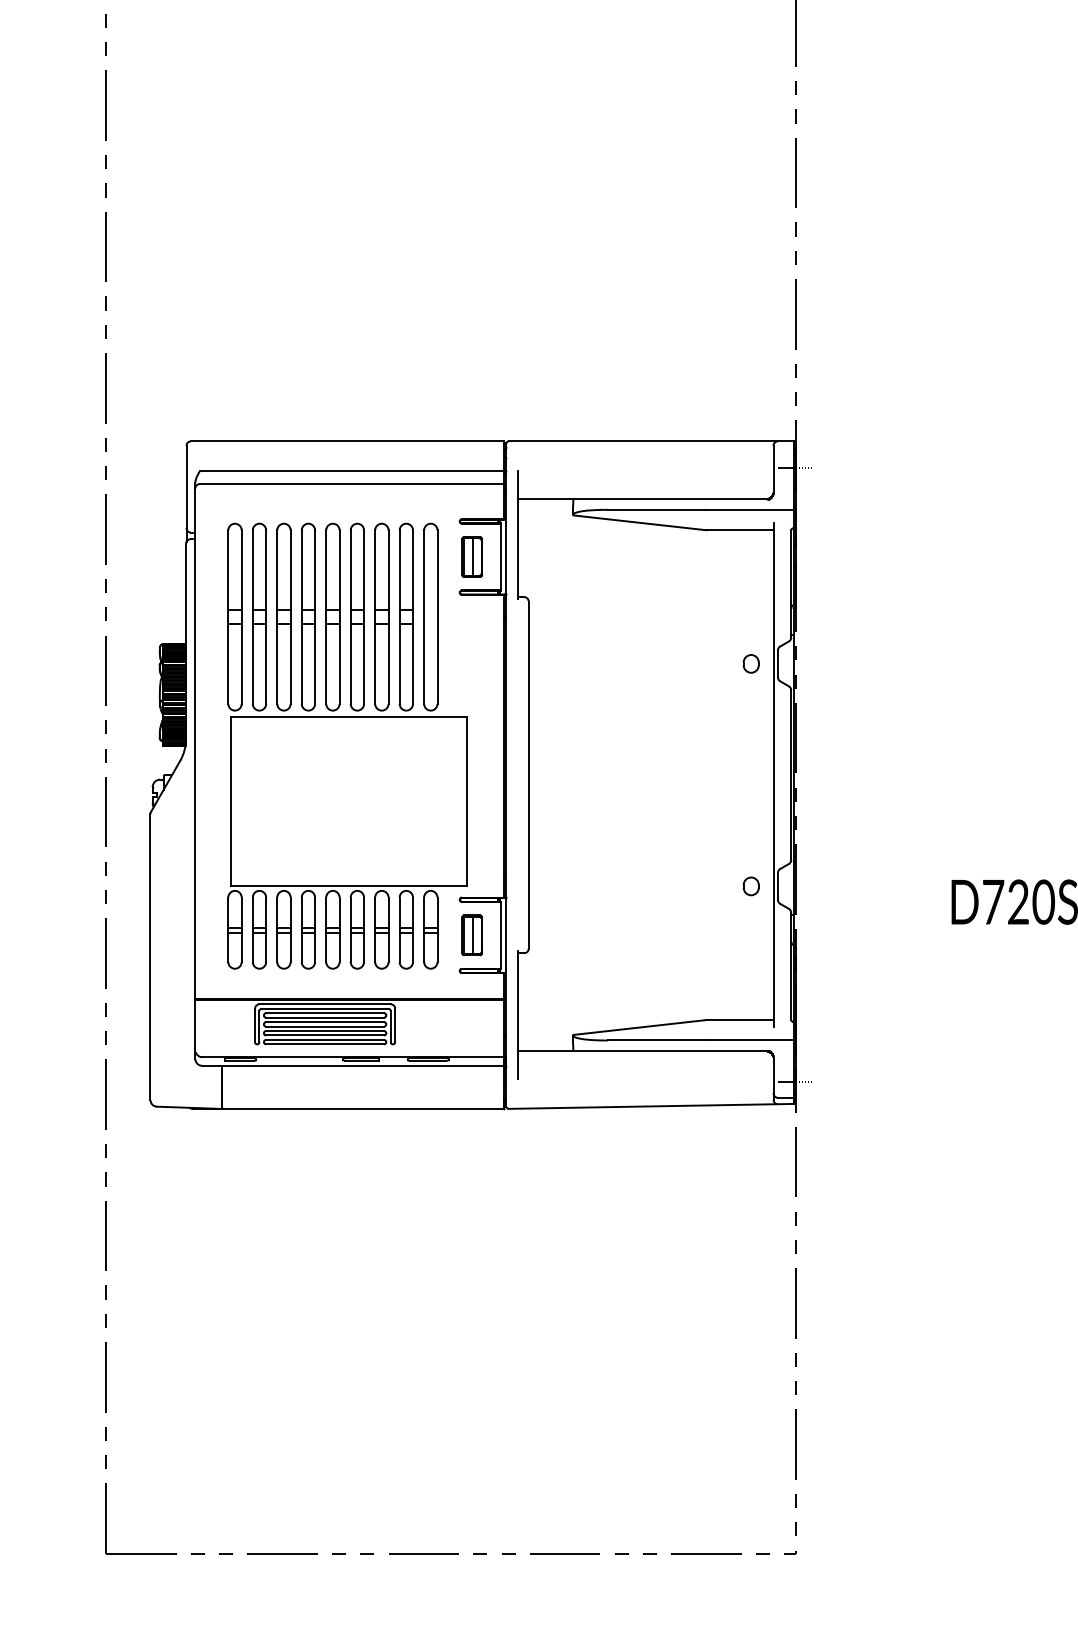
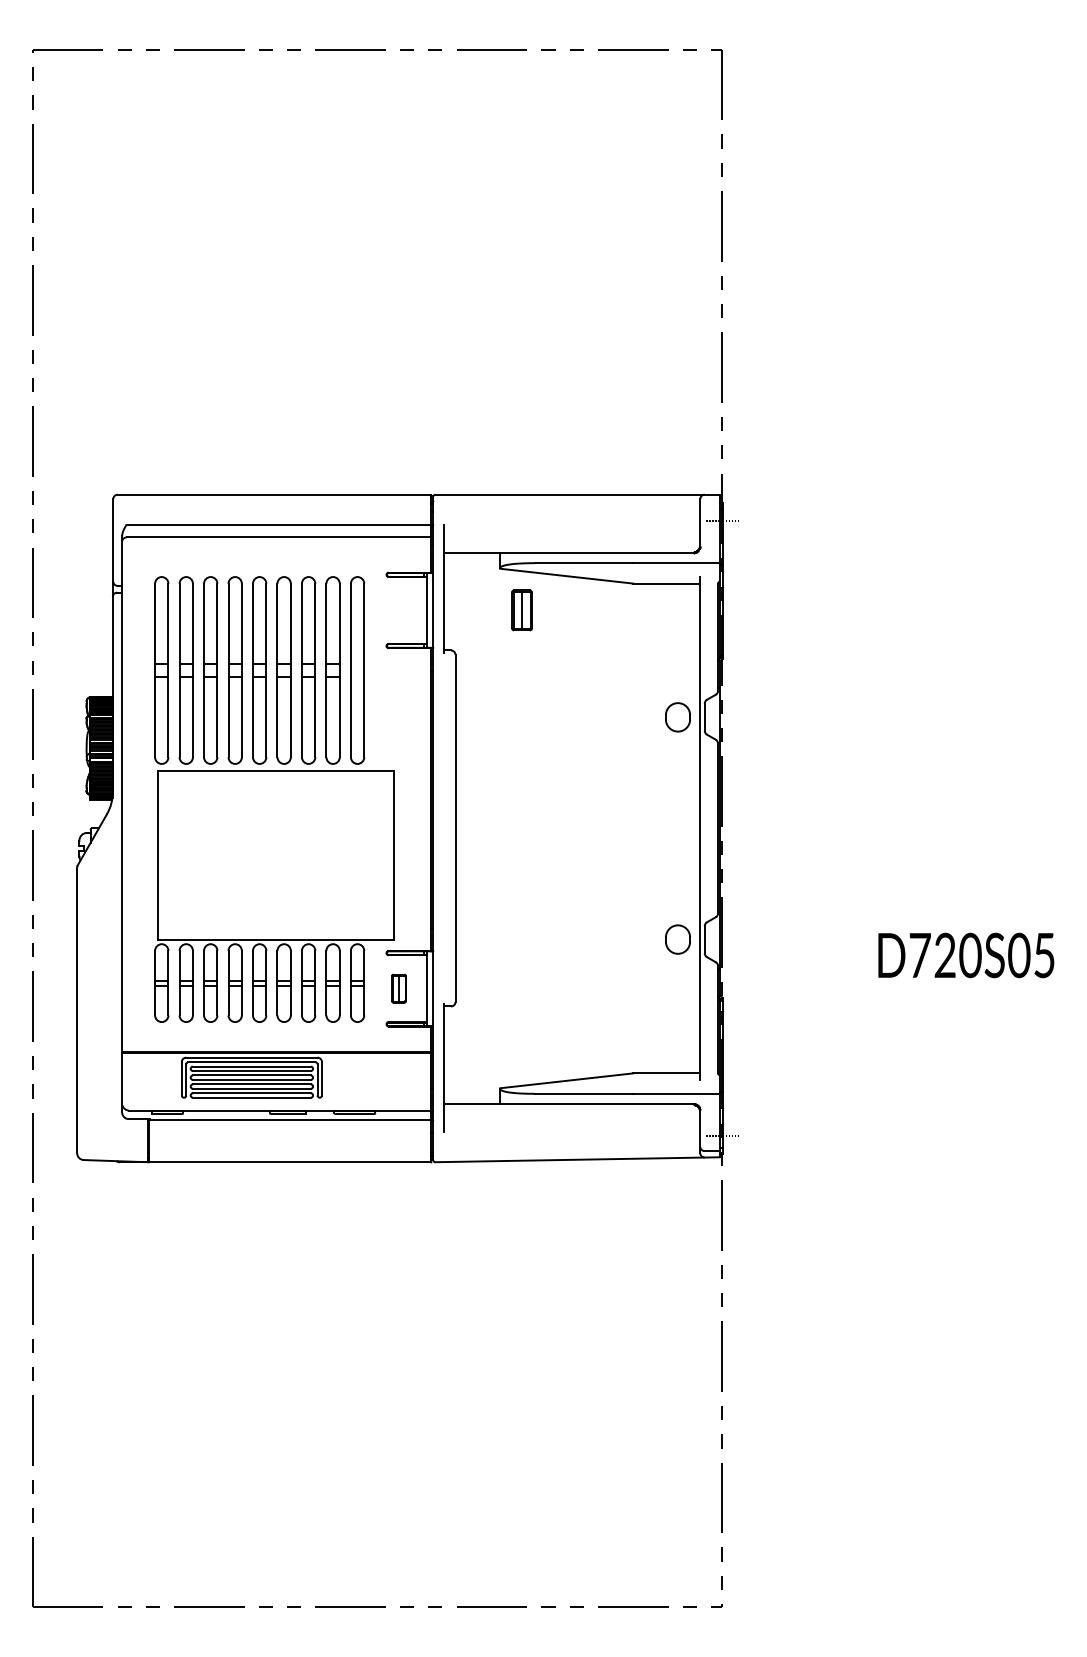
part: (471, 557) -> (521, 610), moved
part: (750, 663) -> (677, 716), size x1.6
part: (750, 886) -> (677, 939), size x1.6
part: (471, 935) -> (398, 988), size x0.7

